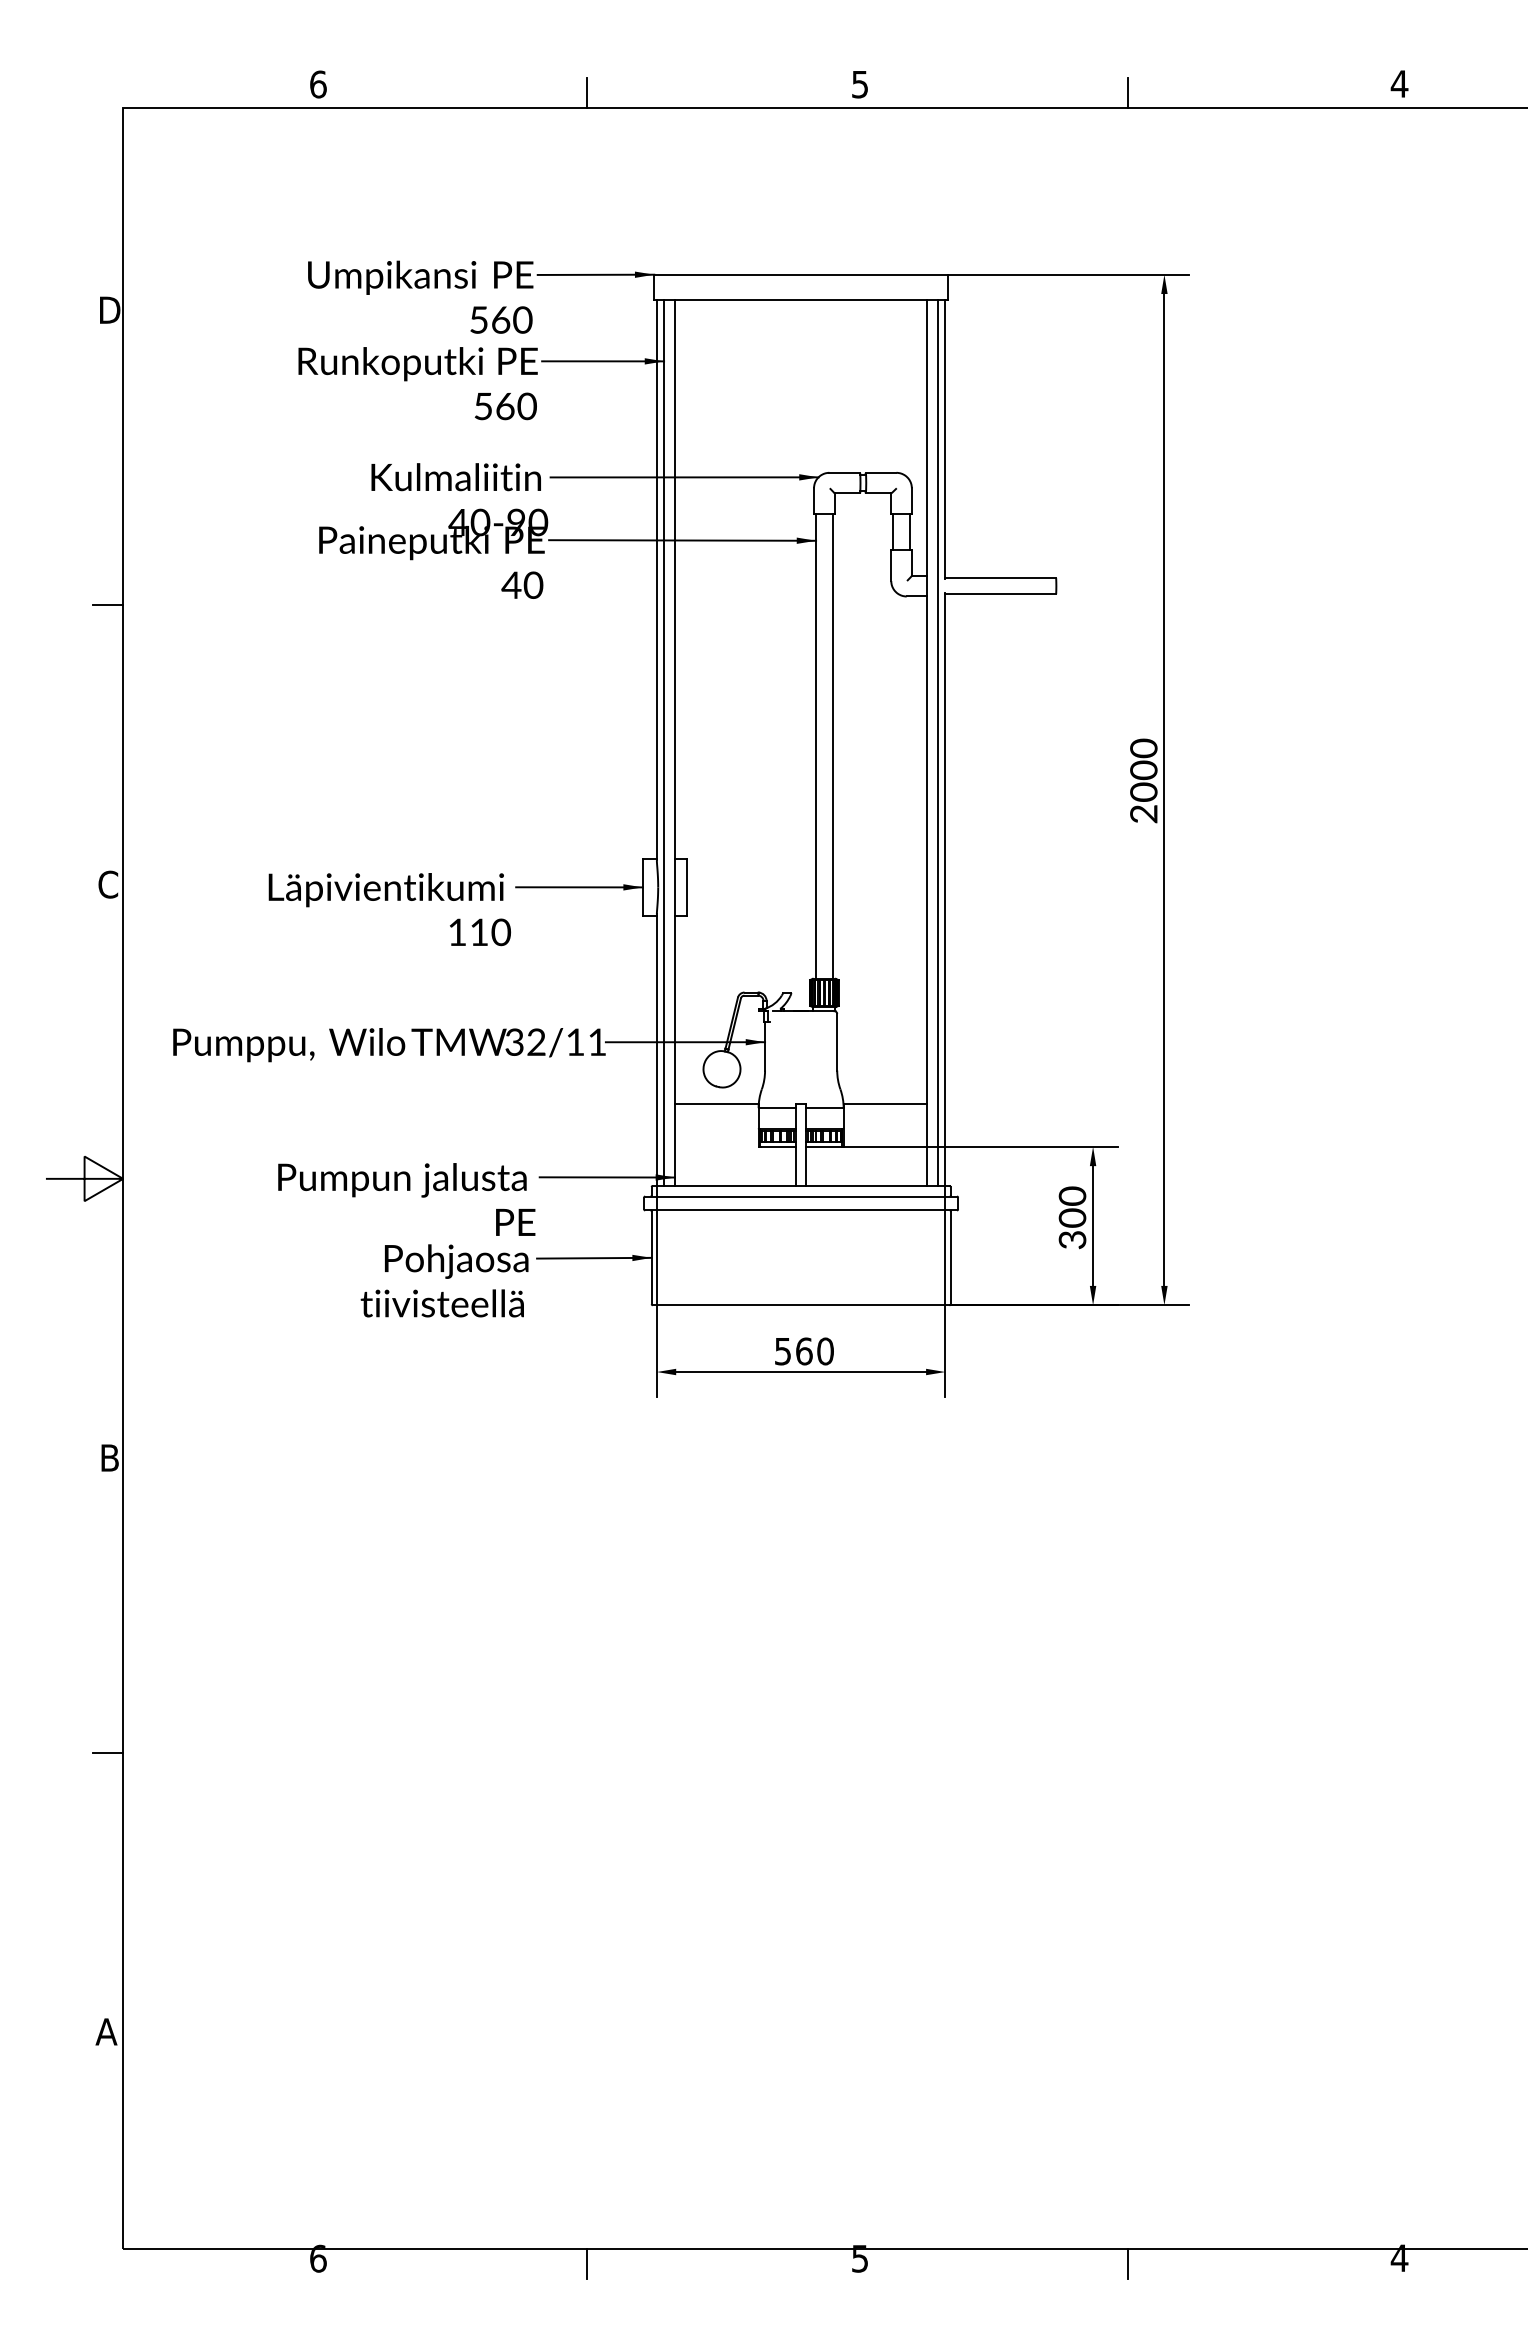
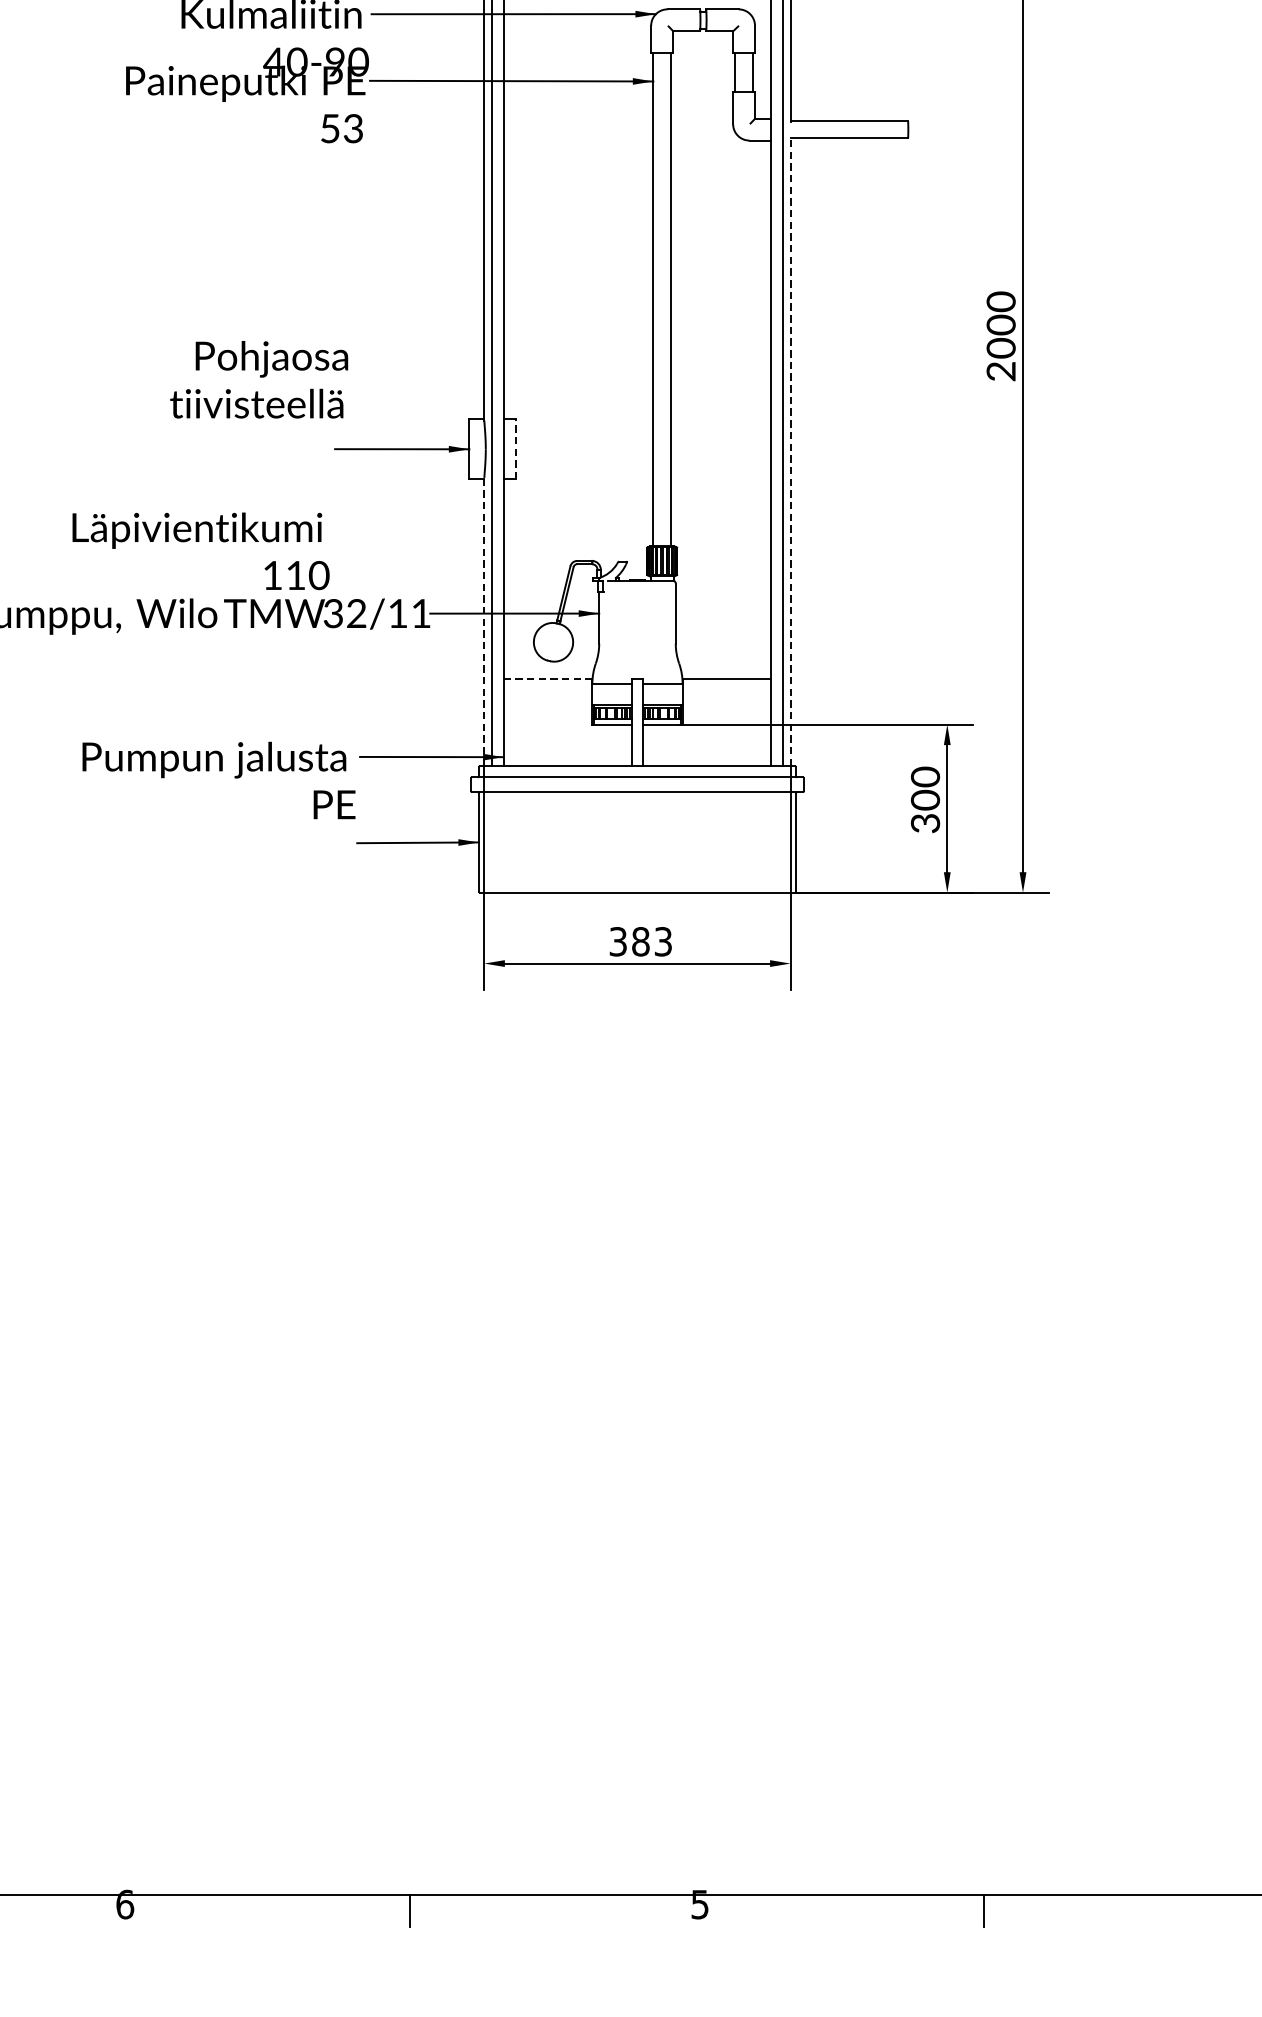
text: (522, 585) -> (341, 128), 40 -> 53
line: (686, 886) -> (515, 448), solid -> dashed
line: (945, 888) -> (790, 450), solid -> dashed
text: (389, 909) -> (200, 551), moved
line: (656, 1050) -> (484, 622), solid -> dashed
line: (716, 1104) -> (547, 679), solid -> dashed
text: (444, 1280) -> (259, 379), moved
text: (804, 1351) -> (641, 941), 560 -> 383

